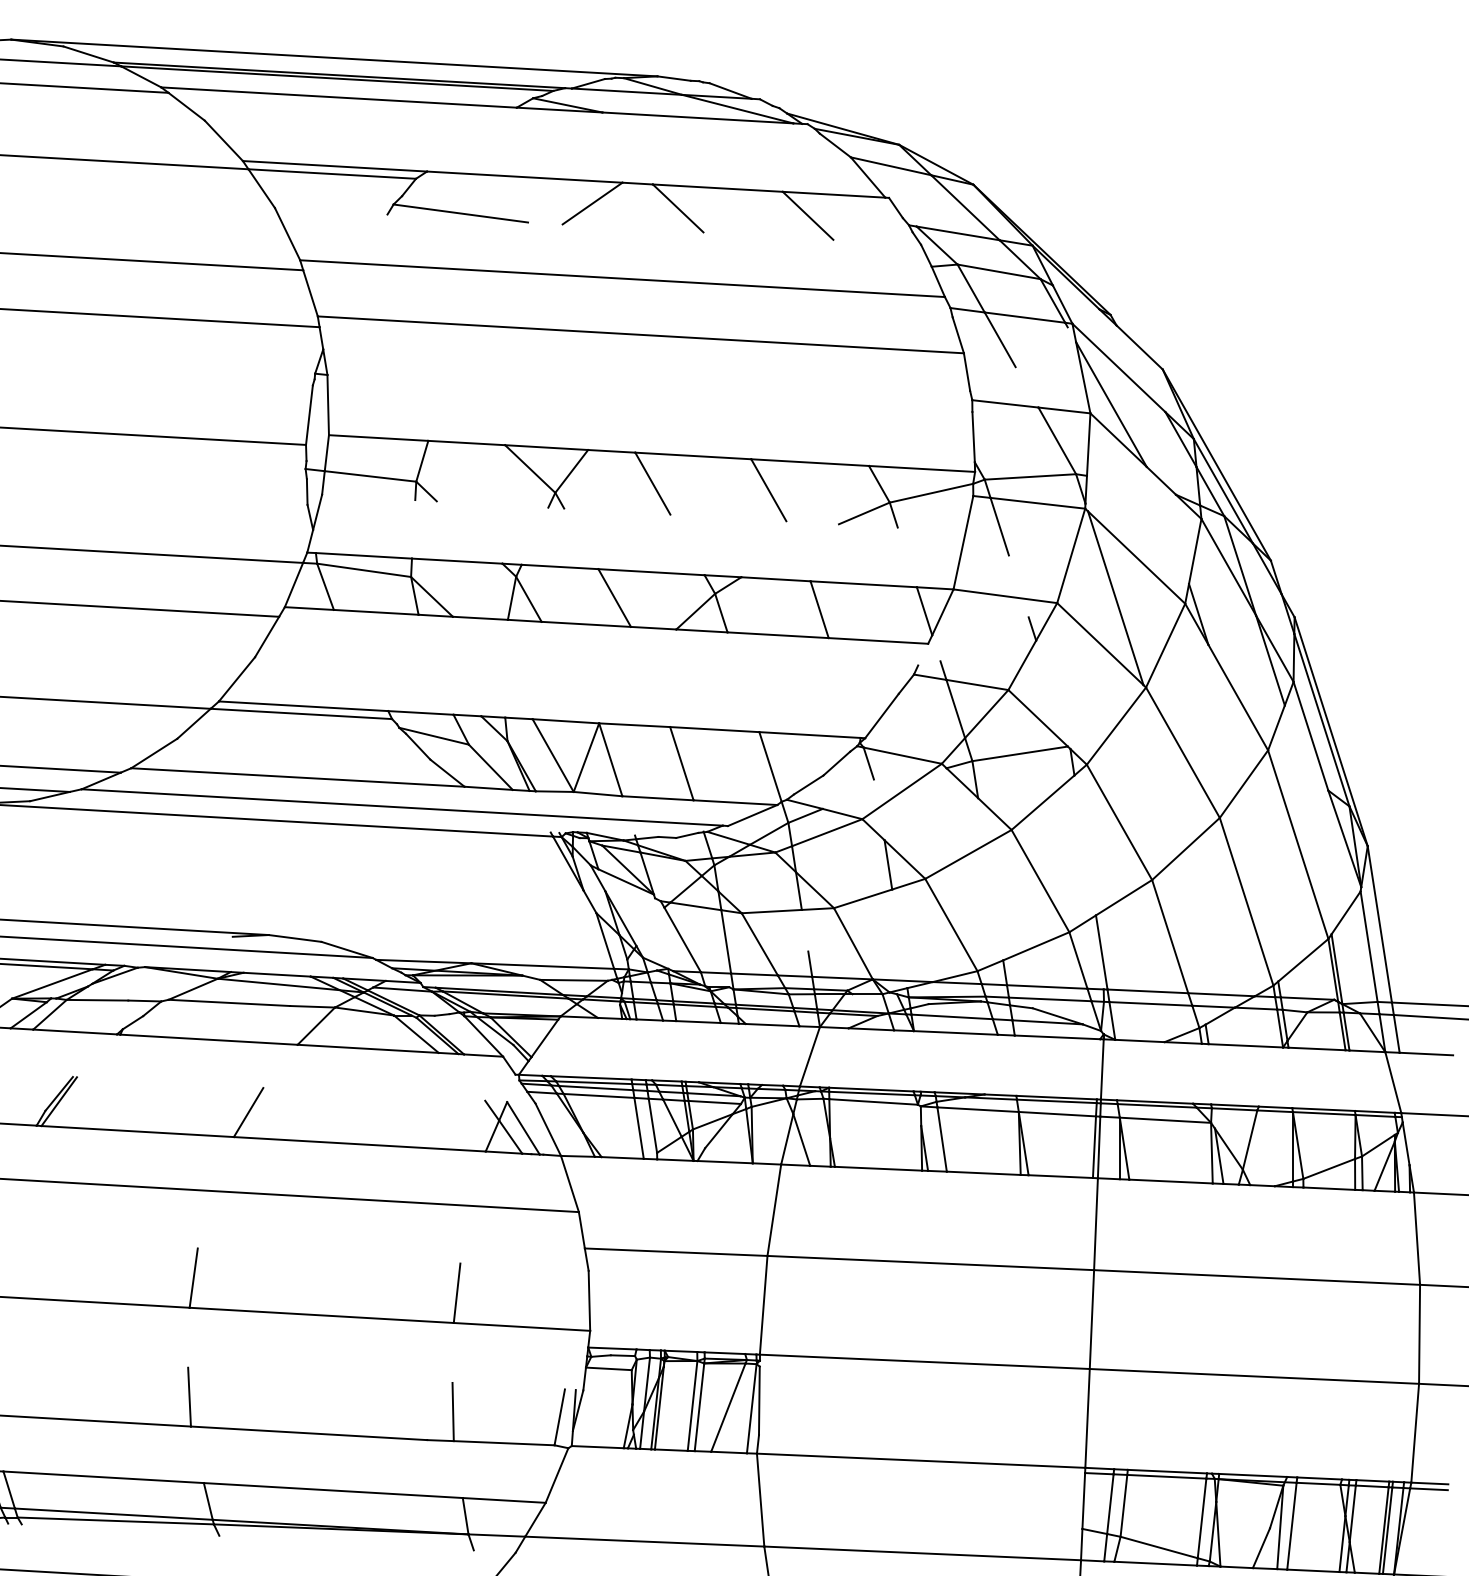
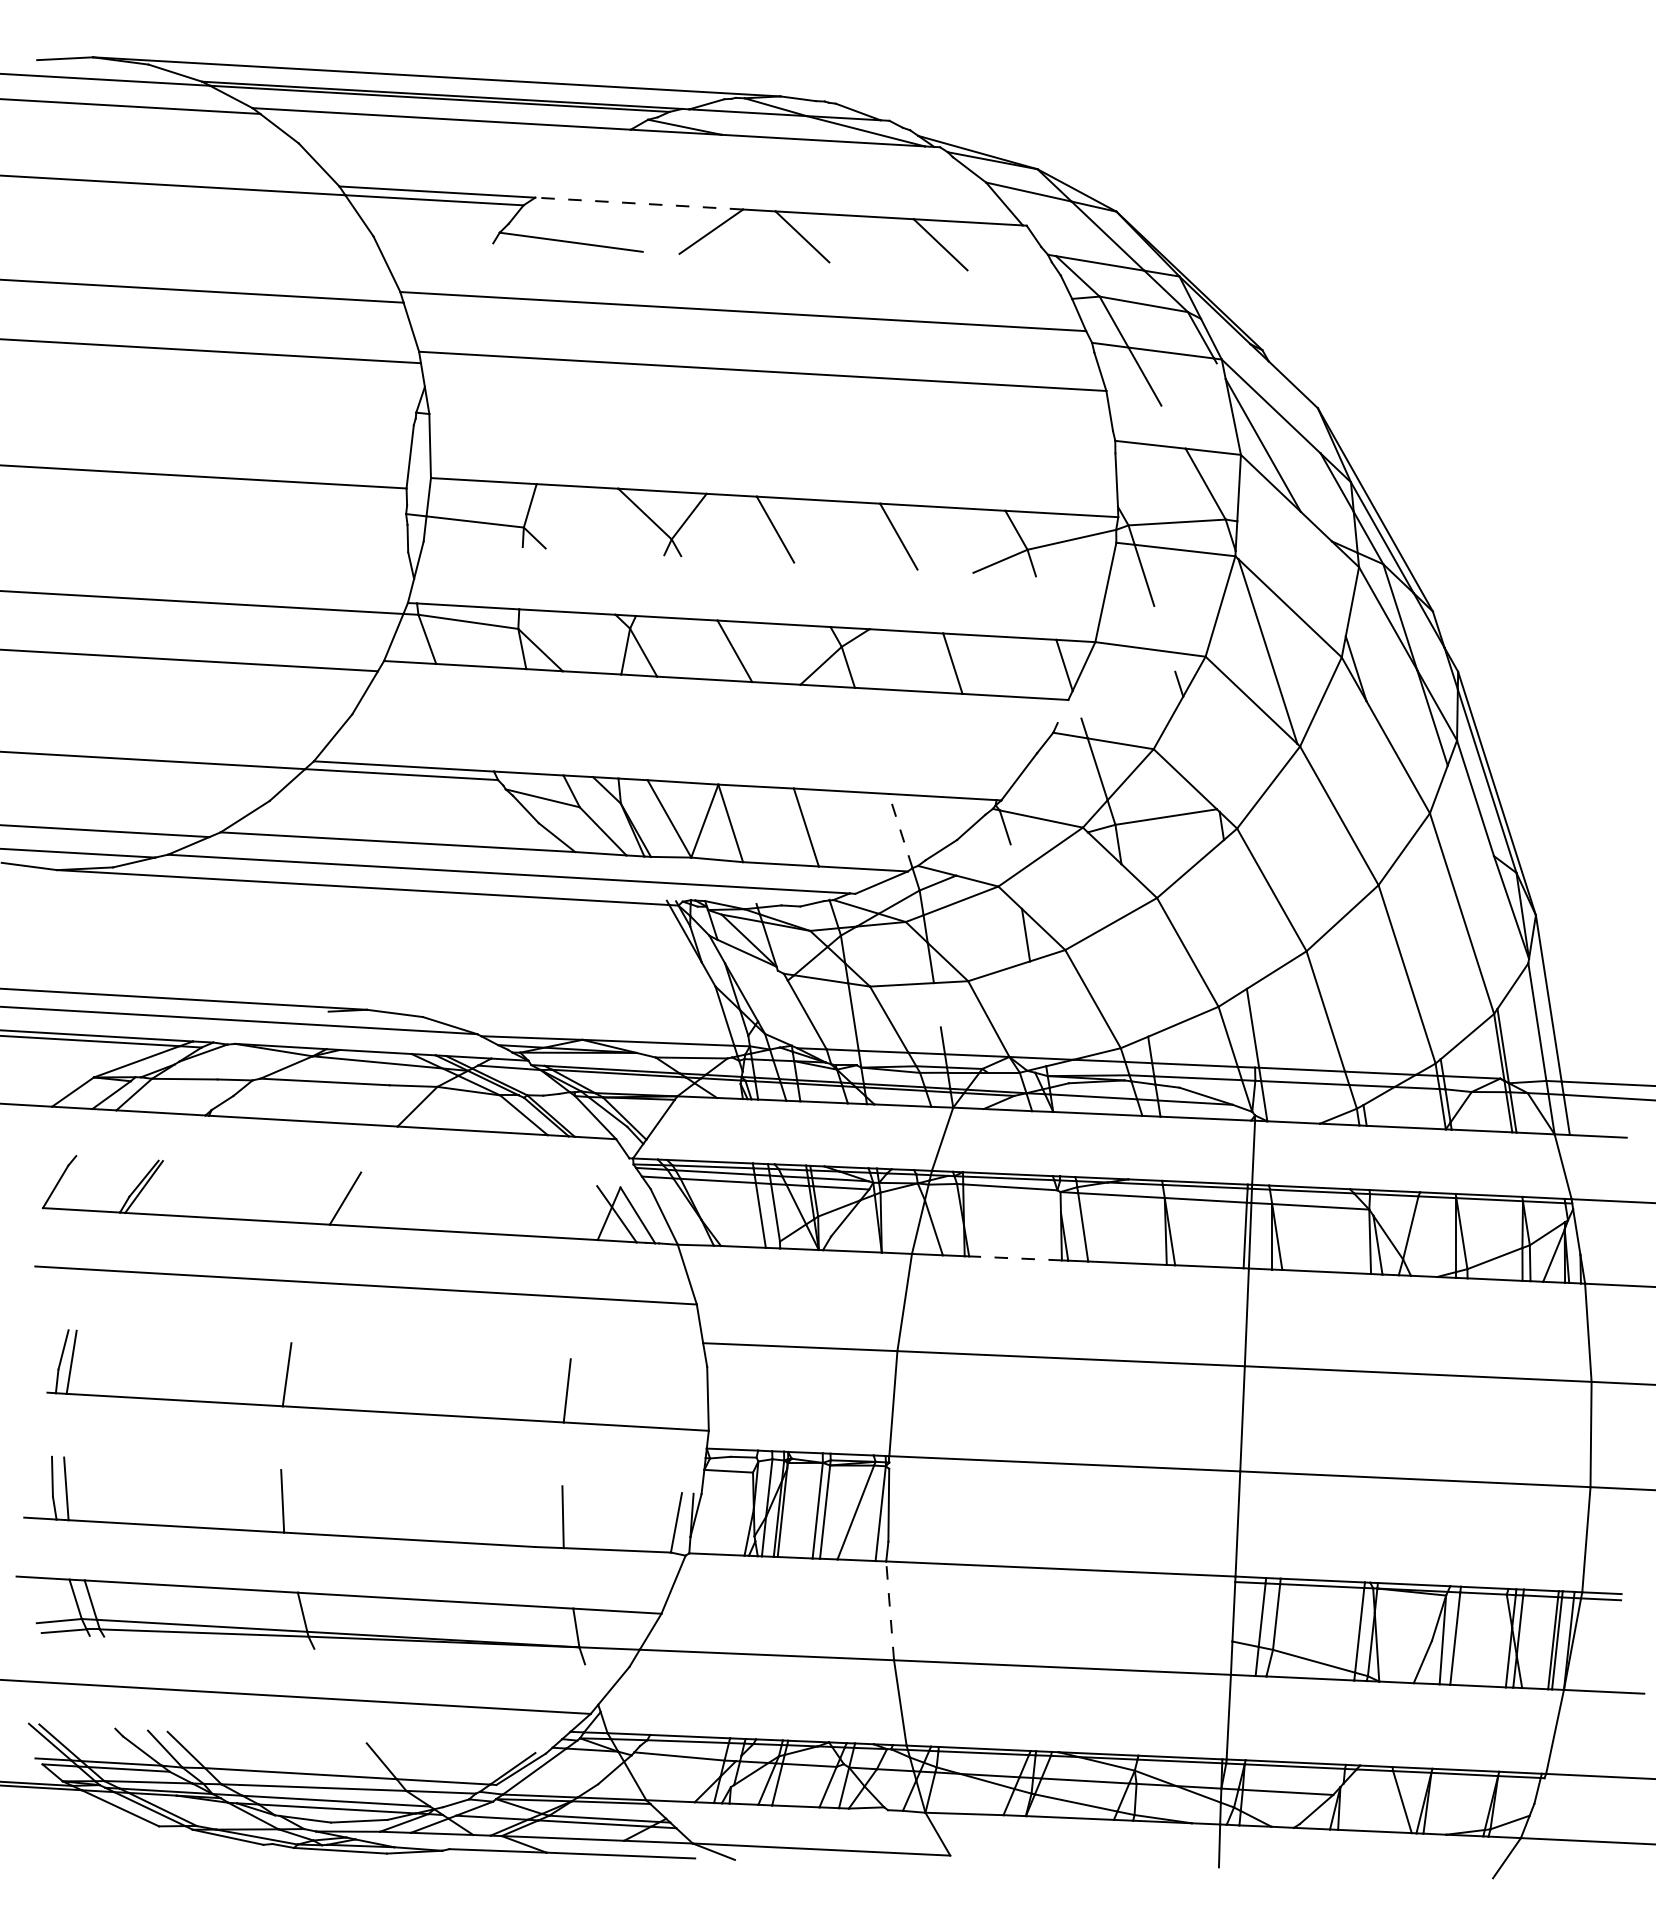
line: (524, 177) -> (638, 203), solid -> dashed
line: (770, 767) -> (900, 831), solid -> dashed
line: (878, 1168) -> (1015, 1258), solid -> dashed
line: (760, 1499) -> (890, 1610), solid -> dashed

